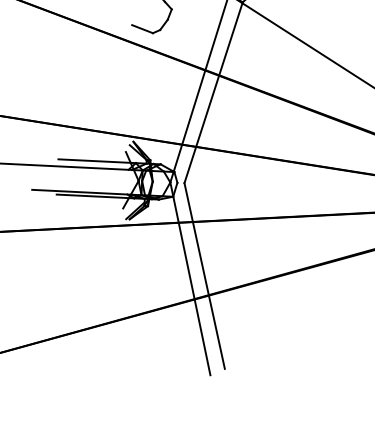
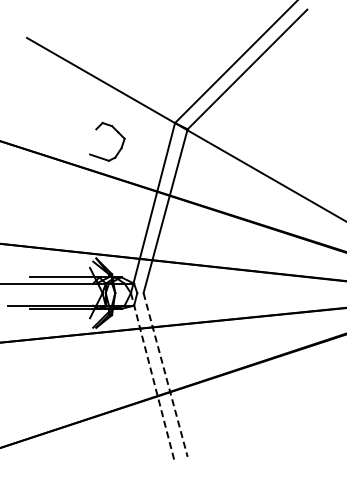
line: (204, 275) -> (165, 374), solid -> dashed
line: (190, 279) -> (153, 378), solid -> dashed

